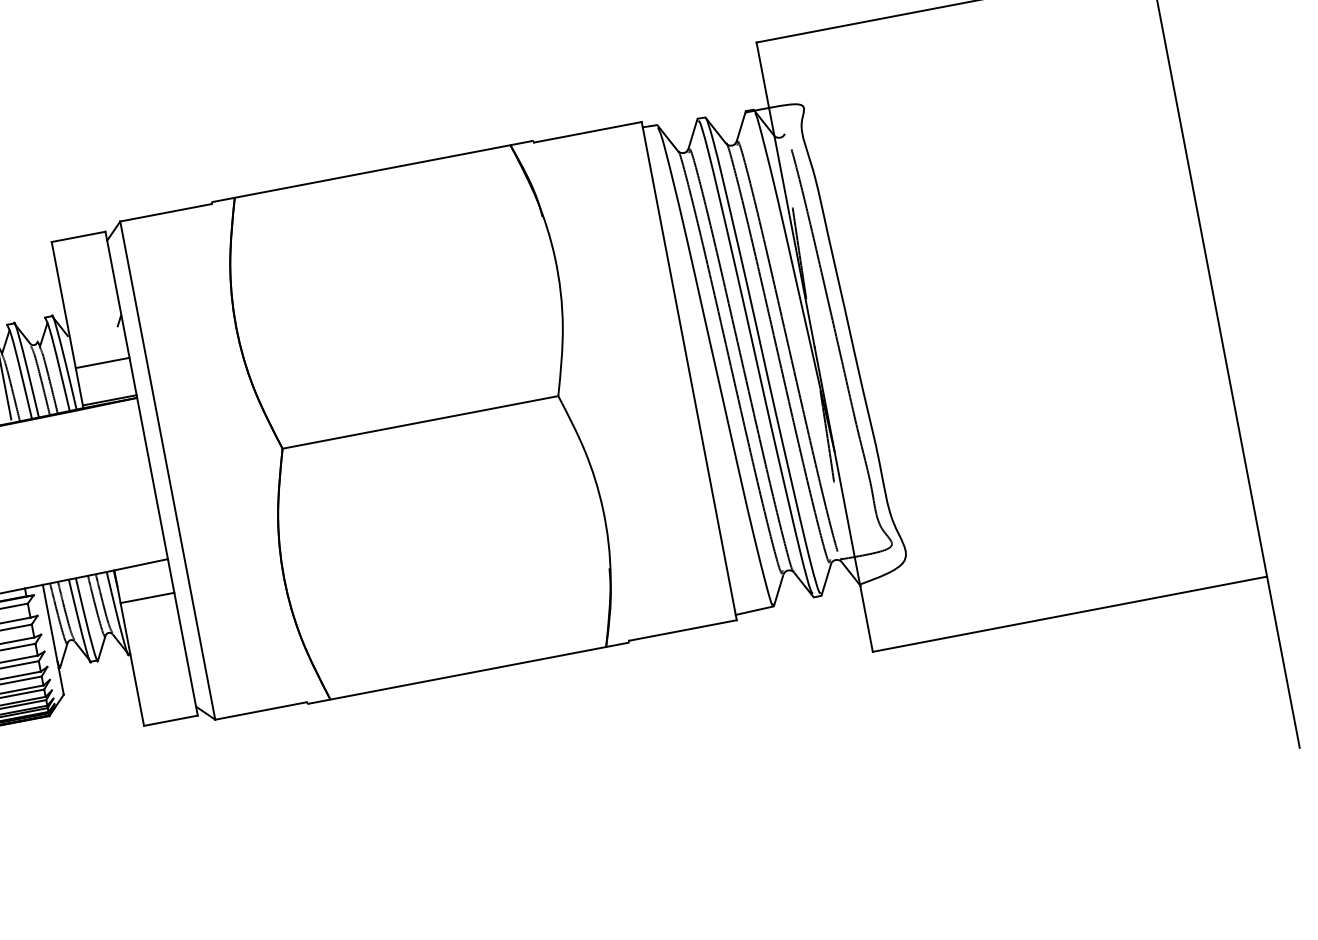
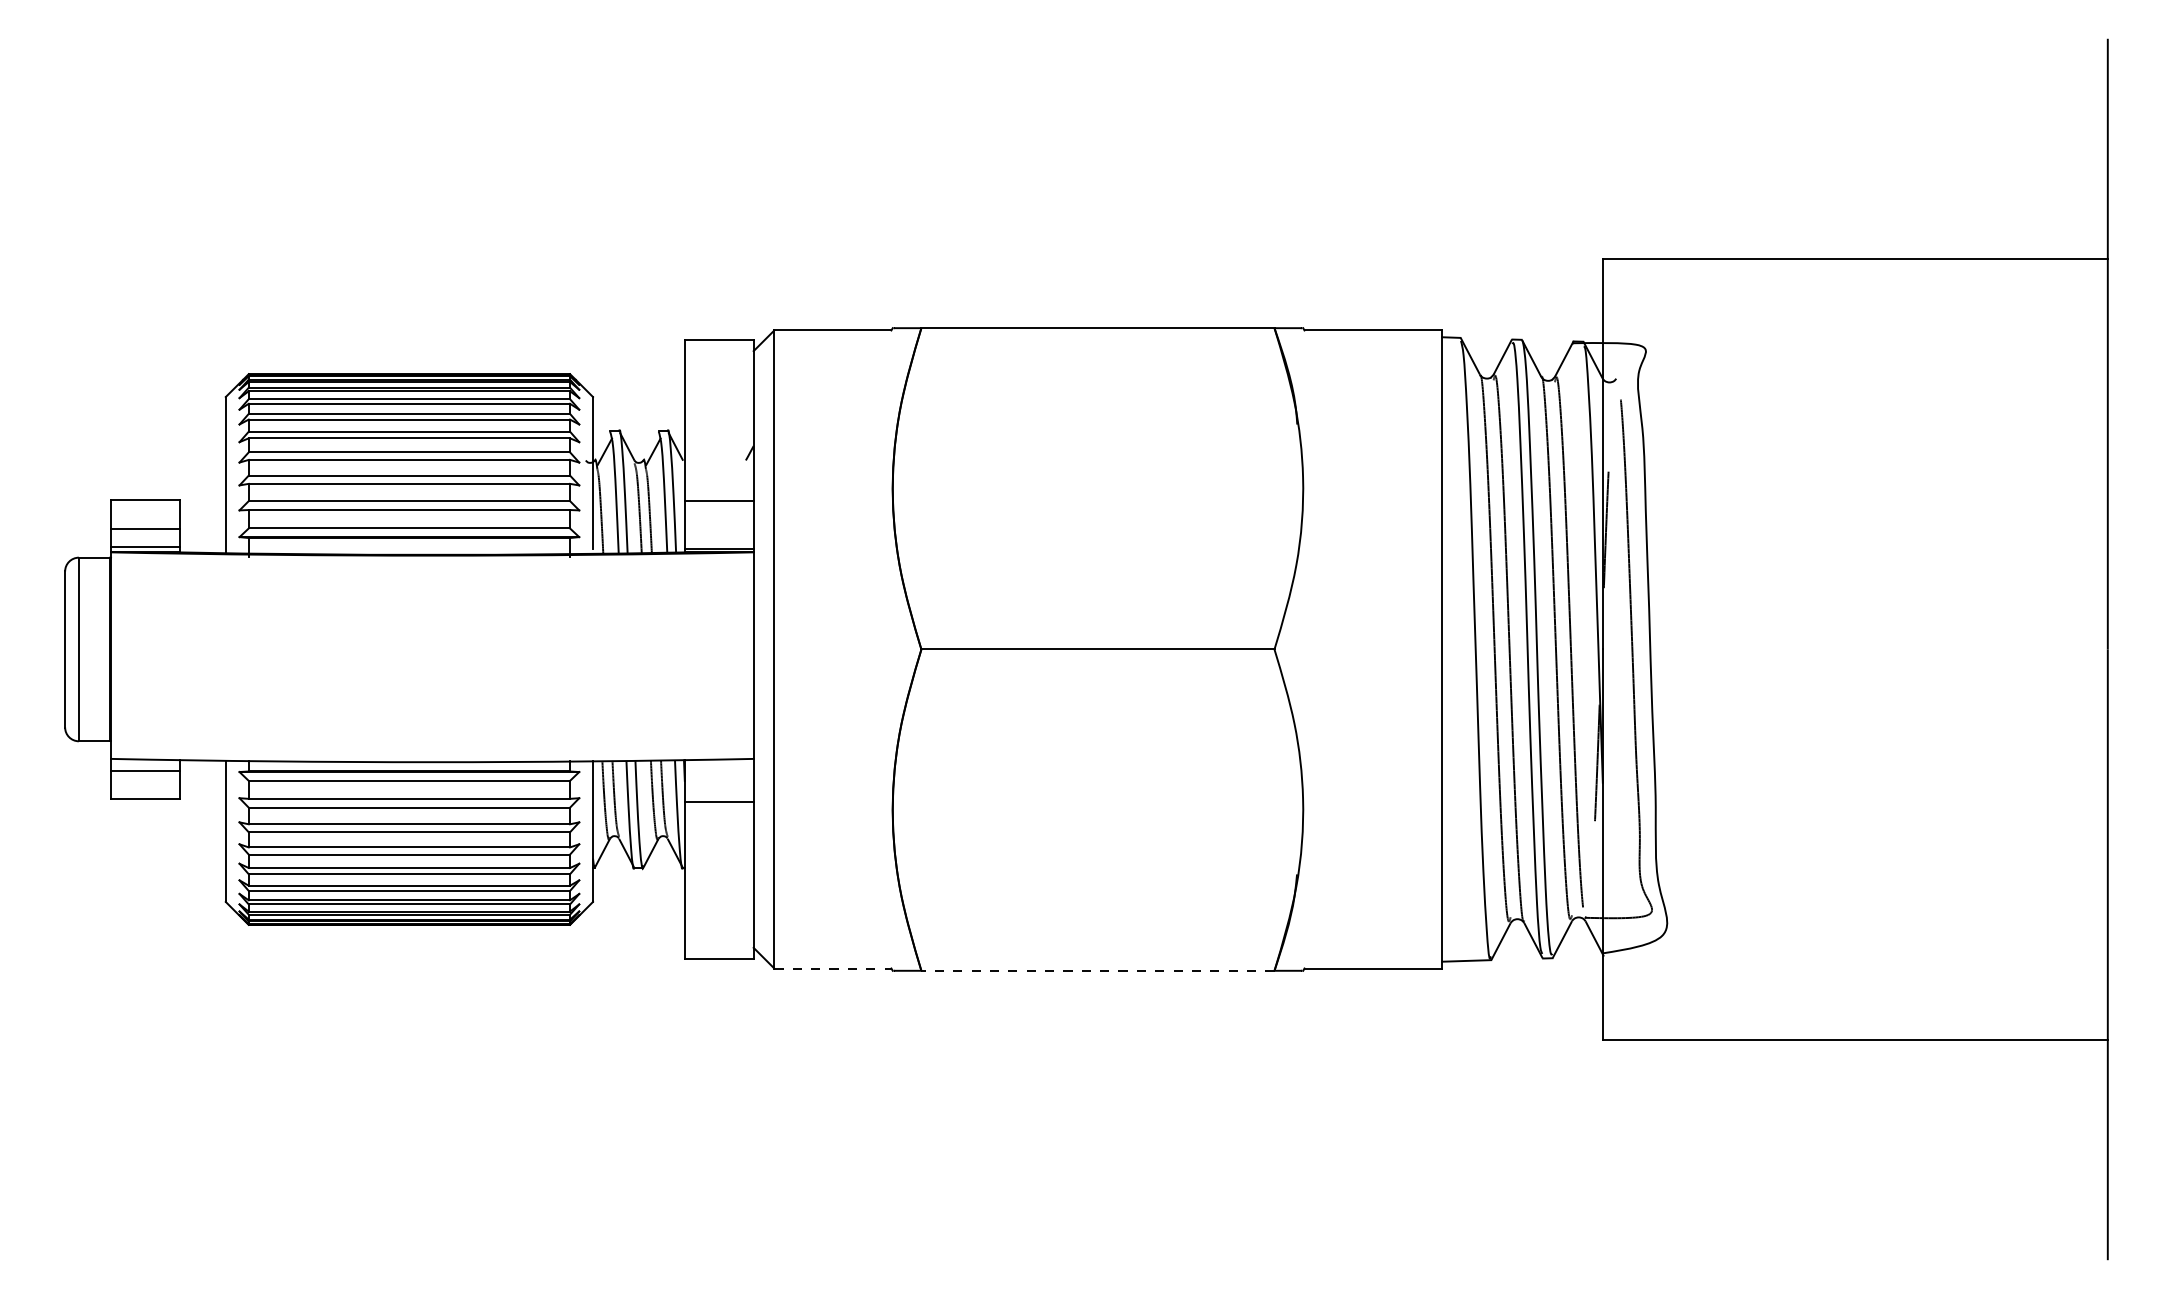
line: (467, 673) -> (1097, 970), solid -> dashed
line: (260, 711) -> (832, 968), solid -> dashed

